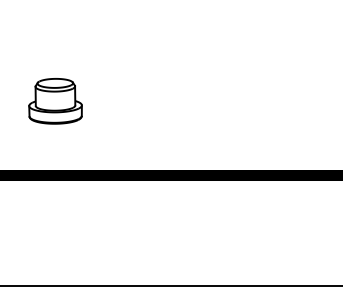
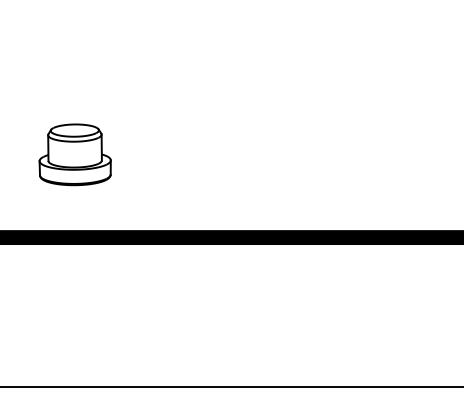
part: (55, 101) -> (75, 155), moved

